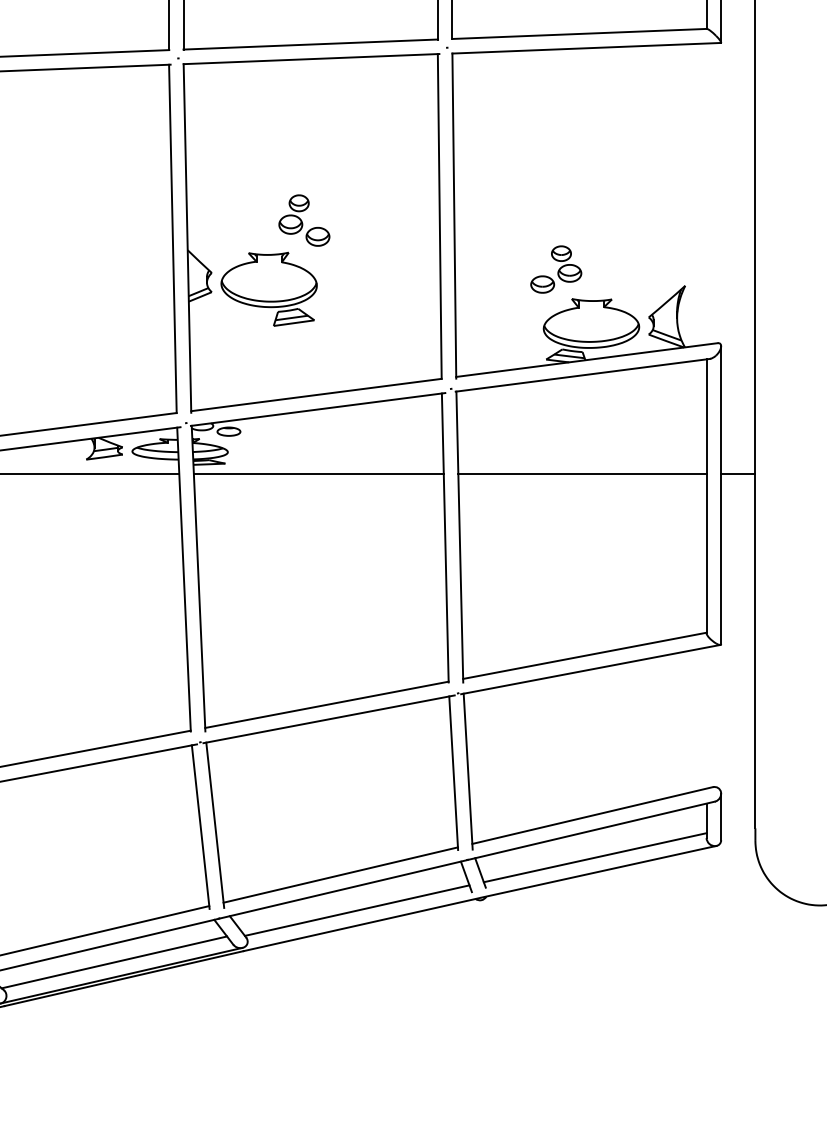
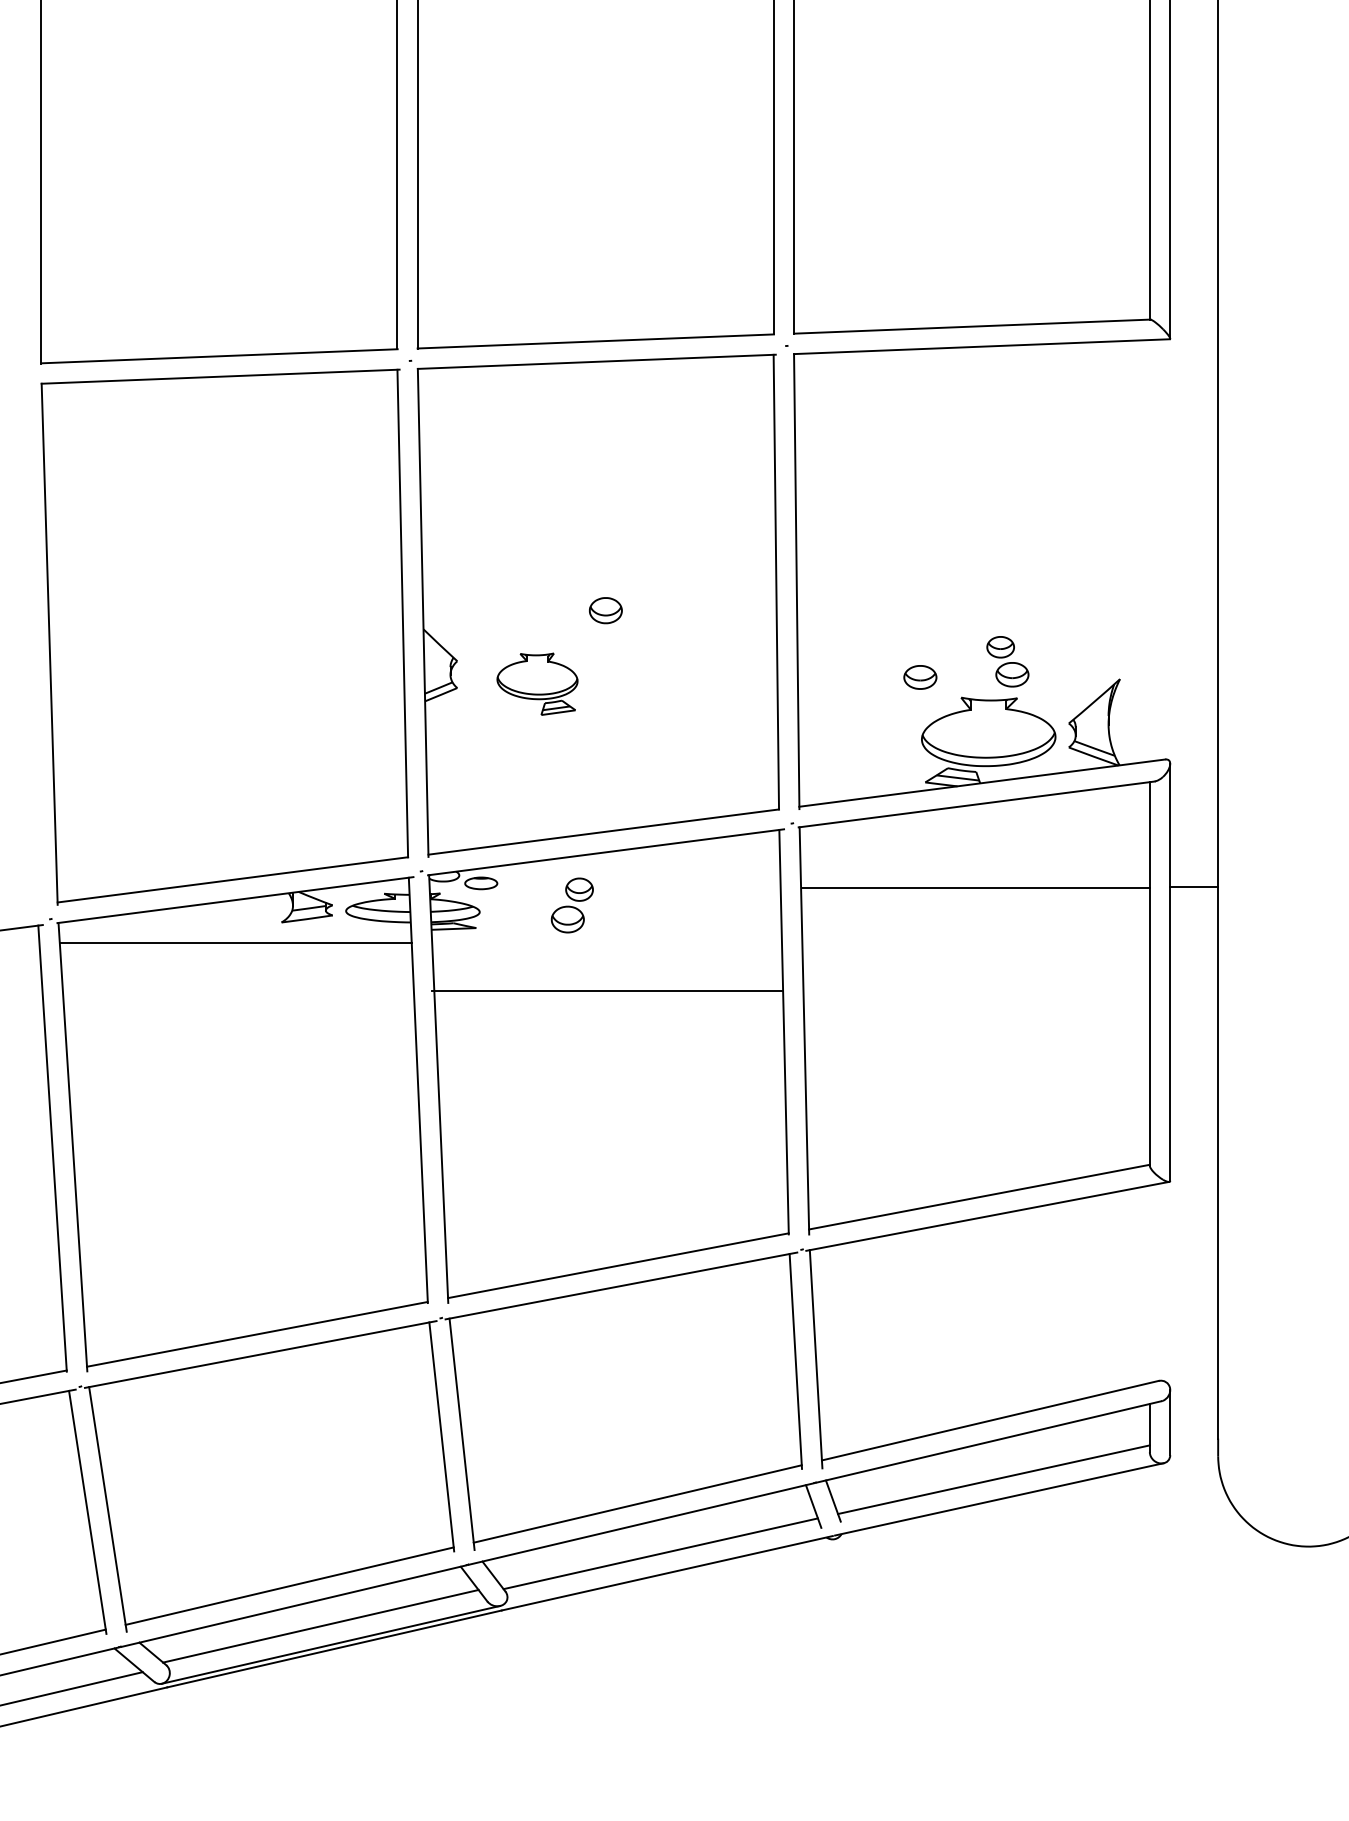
part: (293, 214) -> (571, 905), moved
part: (566, 263) -> (1007, 661), moved
part: (269, 289) -> (537, 684), size x0.6
line: (319, 474) -> (607, 991), moved
line: (582, 474) -> (975, 888), moved
line: (738, 474) -> (1194, 887), moved

